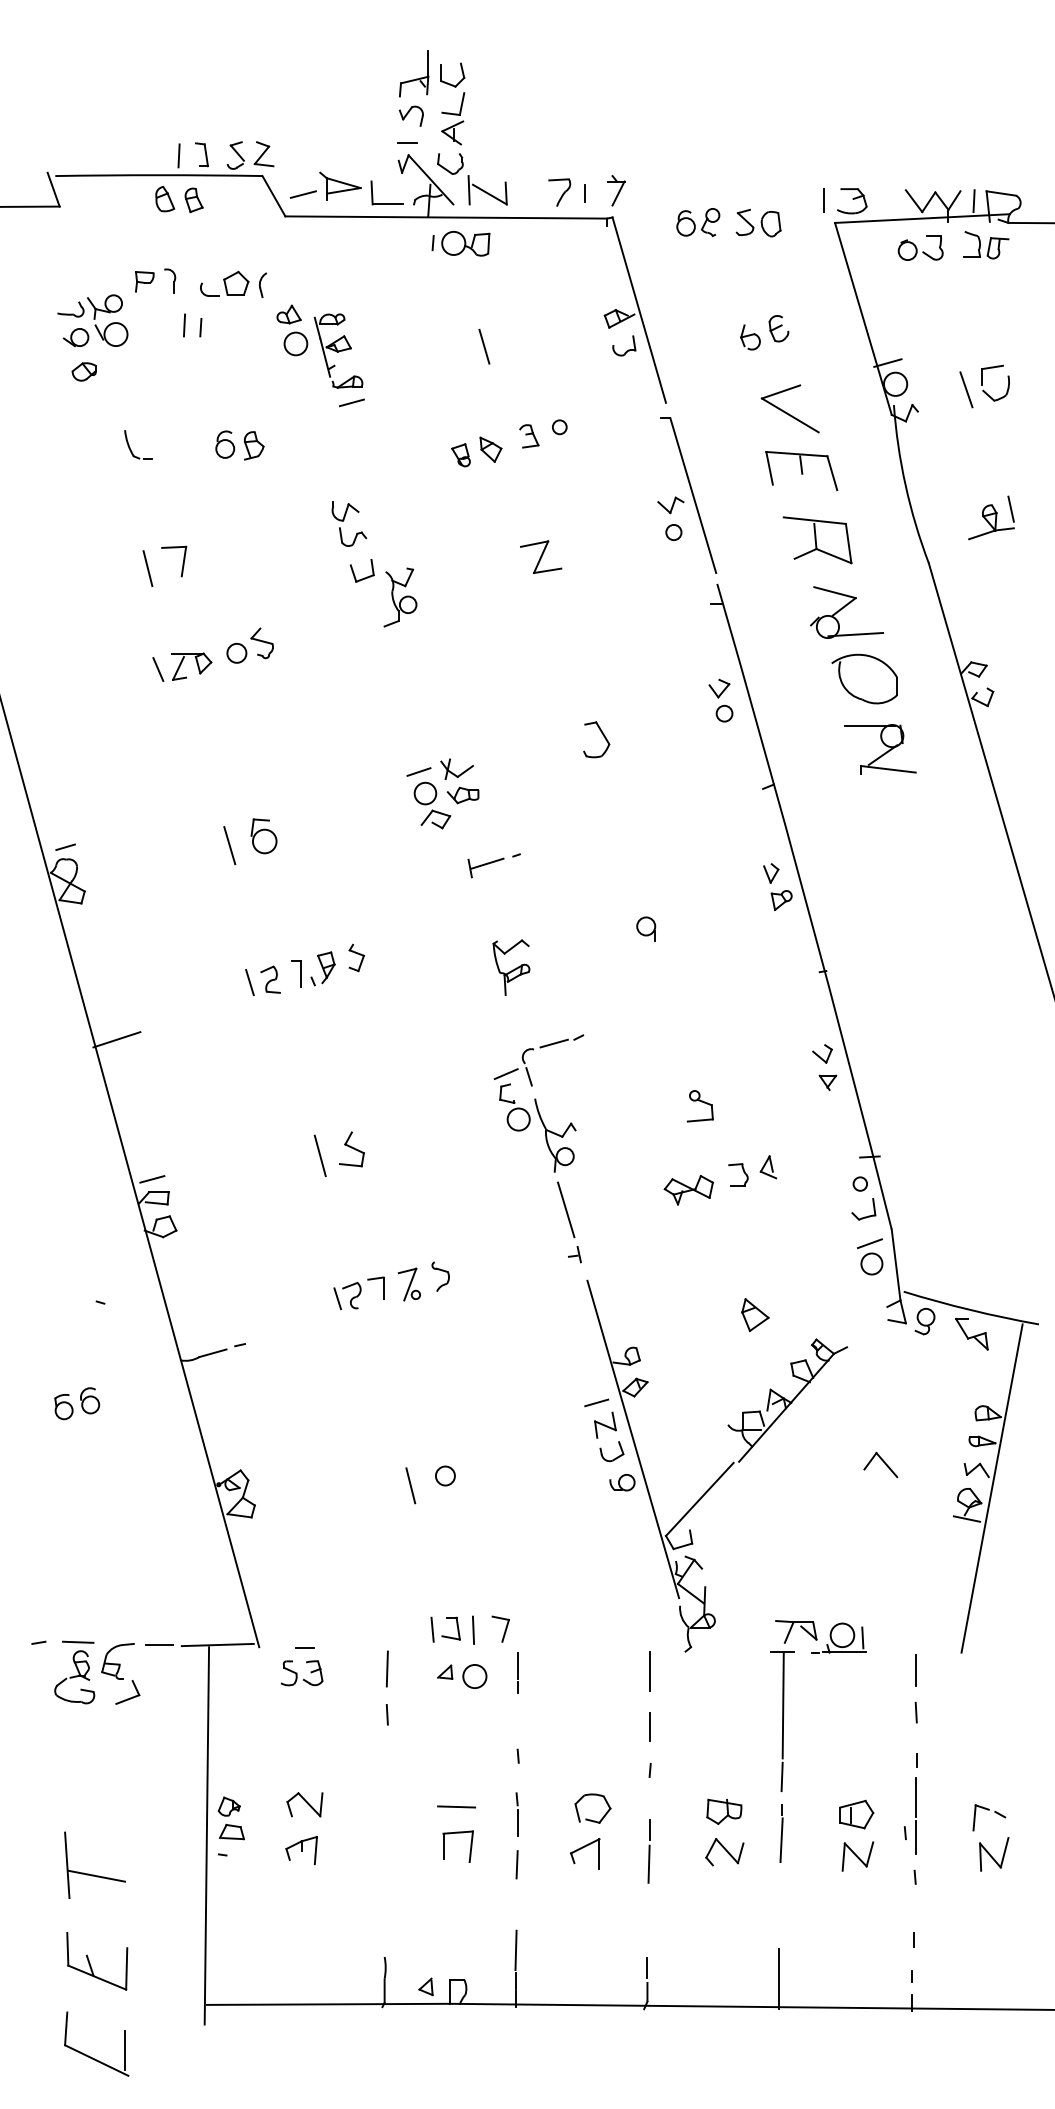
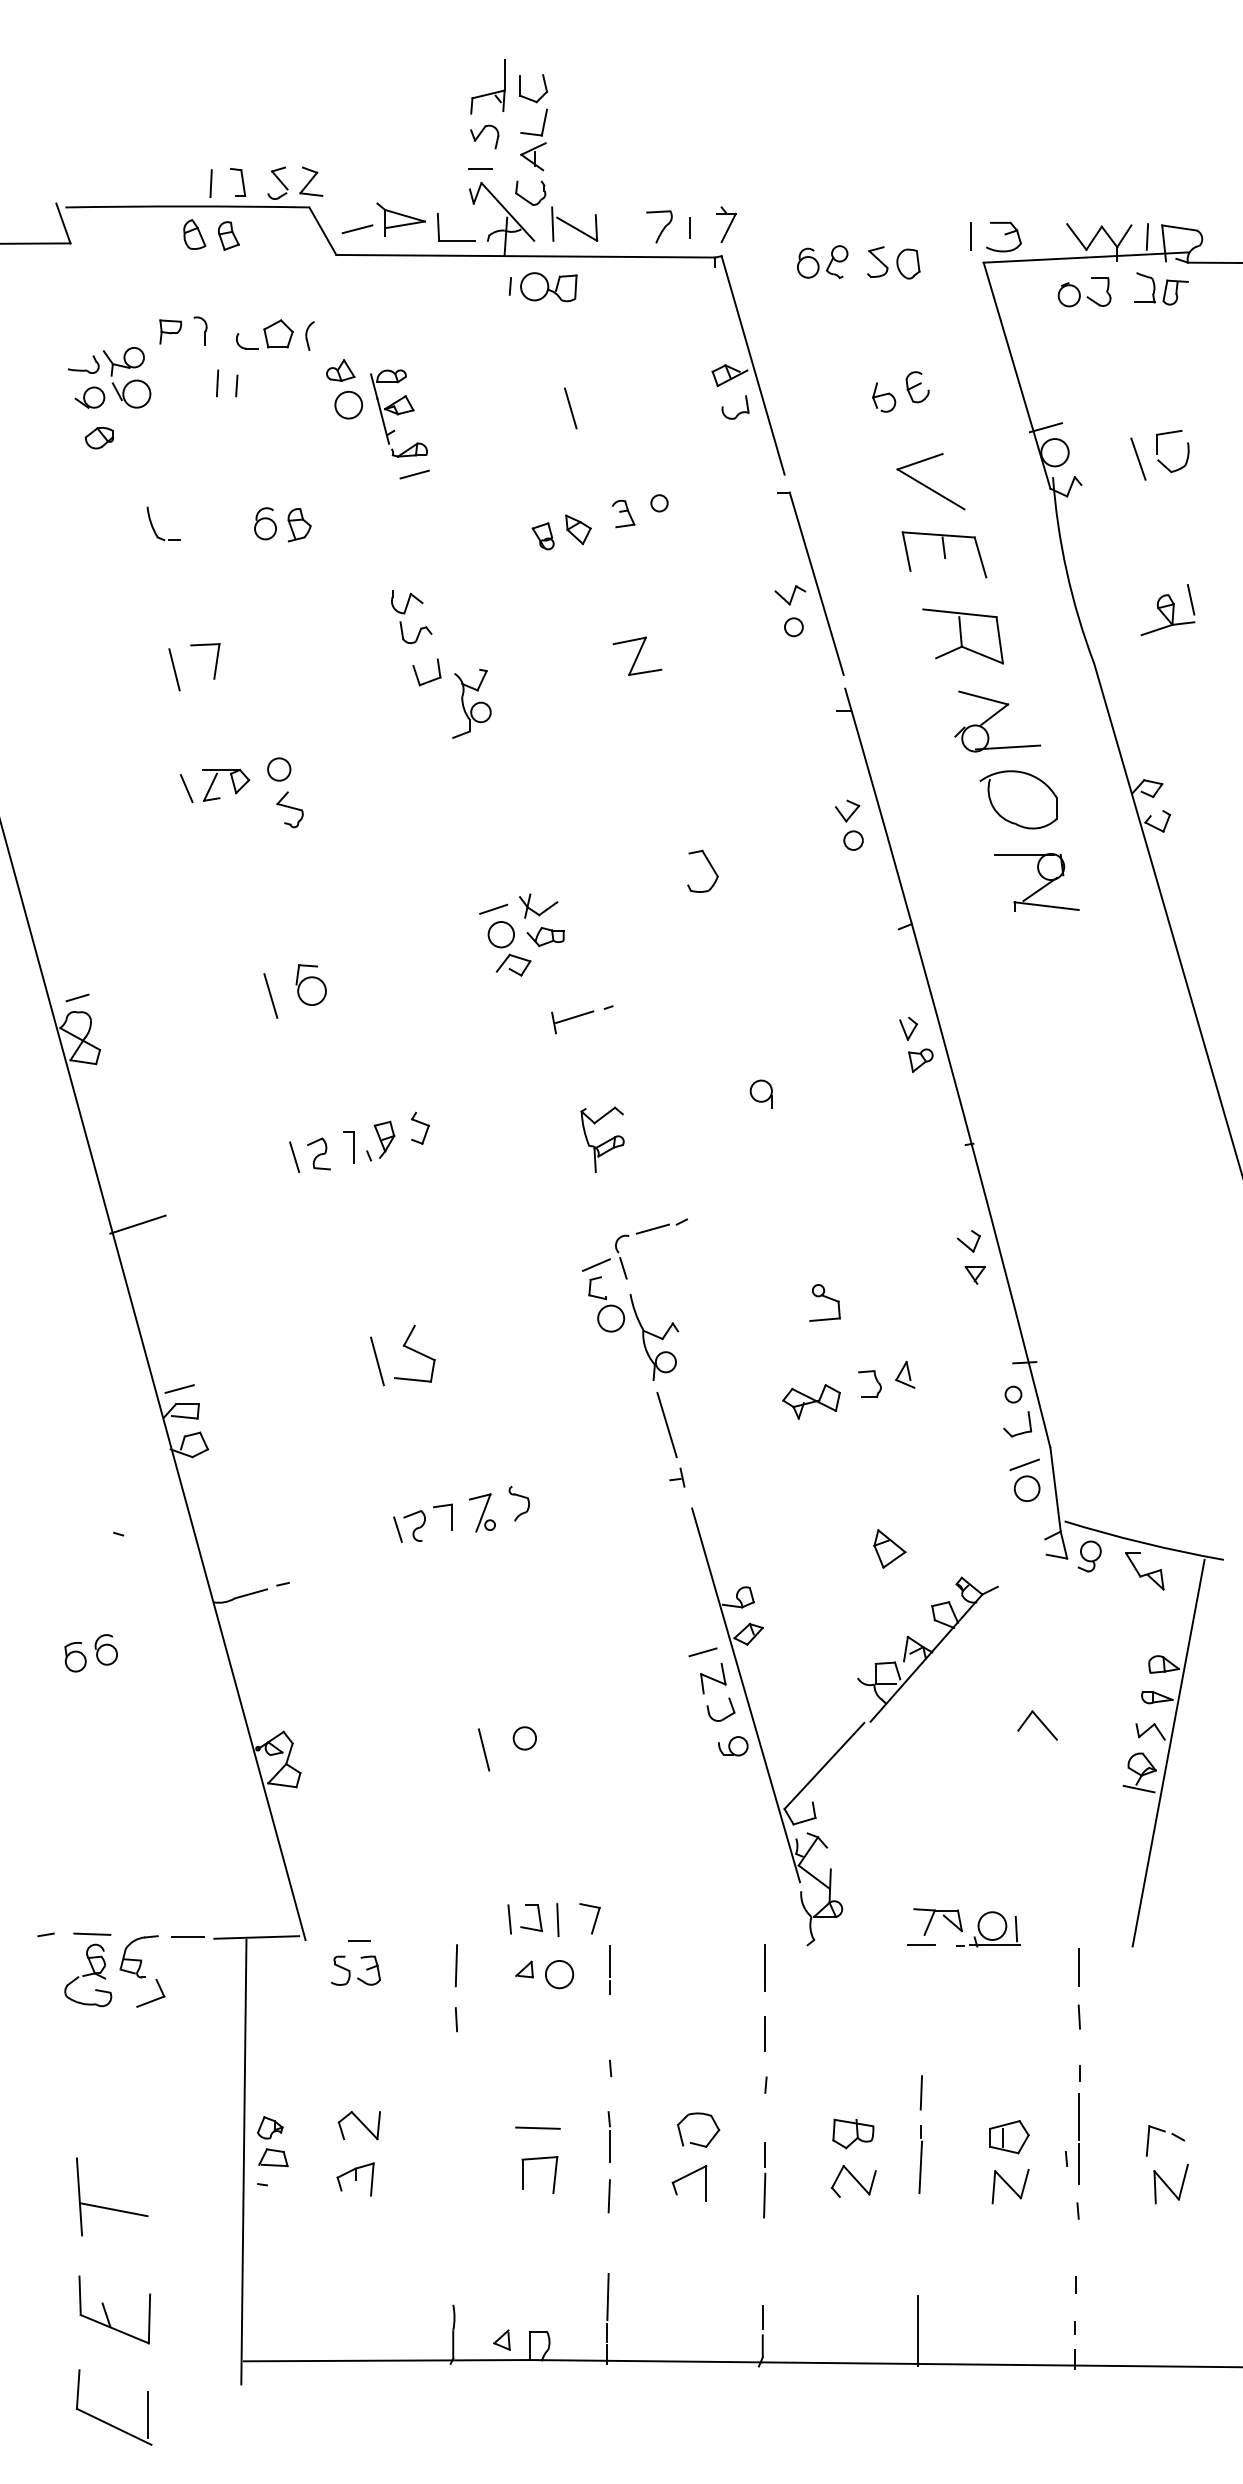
part: (261, 643) -> (289, 809), moved
part: (351, 1149) -> (414, 1353), size x1.4
line: (783, 1706) -> (922, 2009), removed

